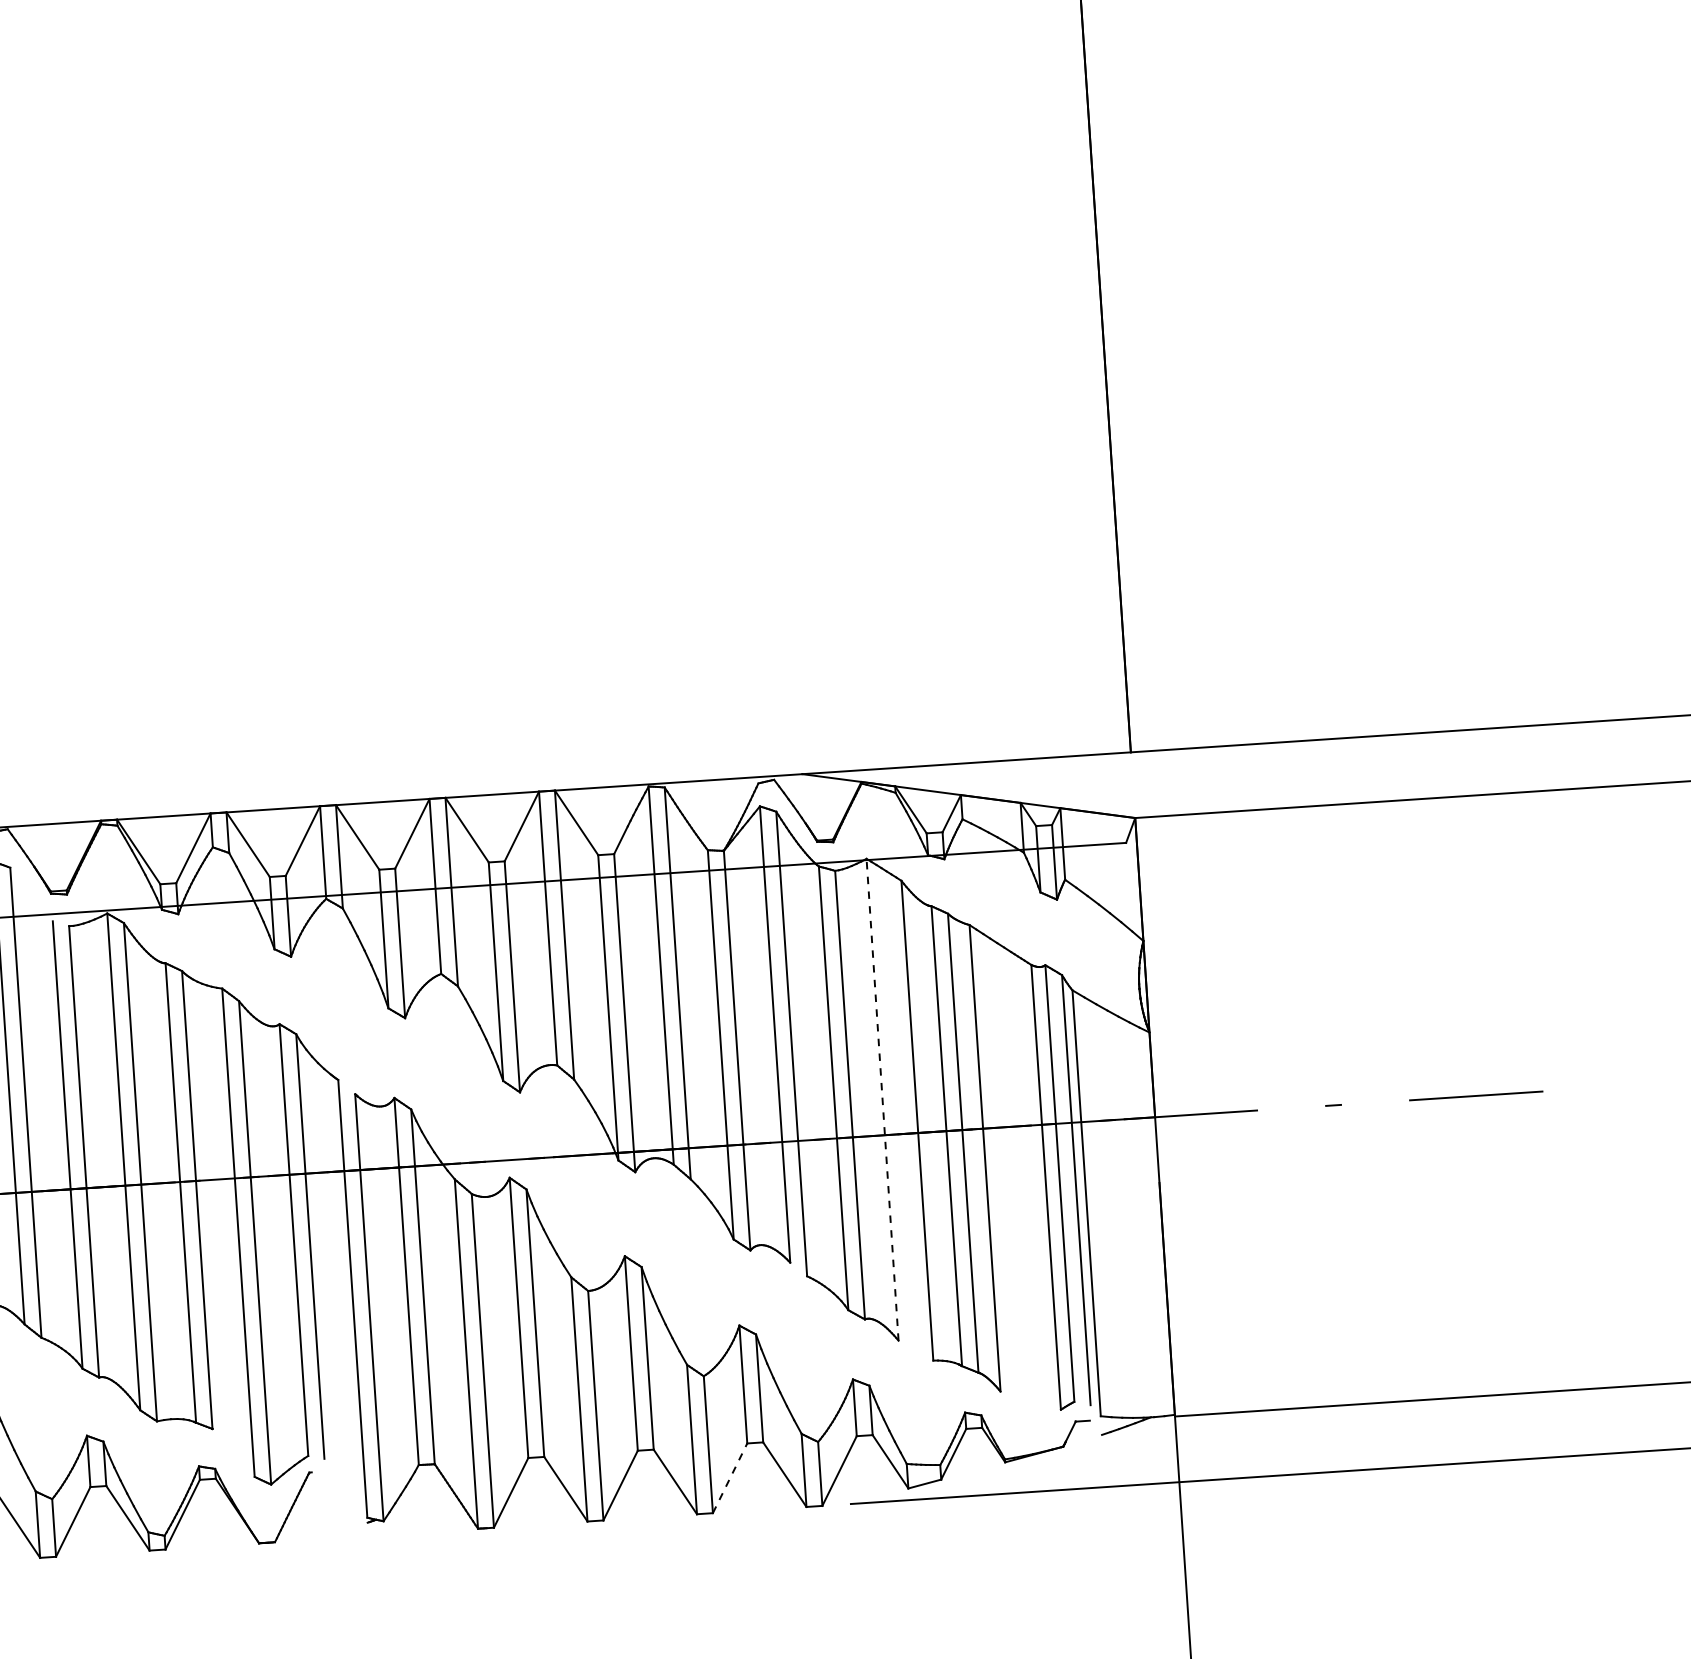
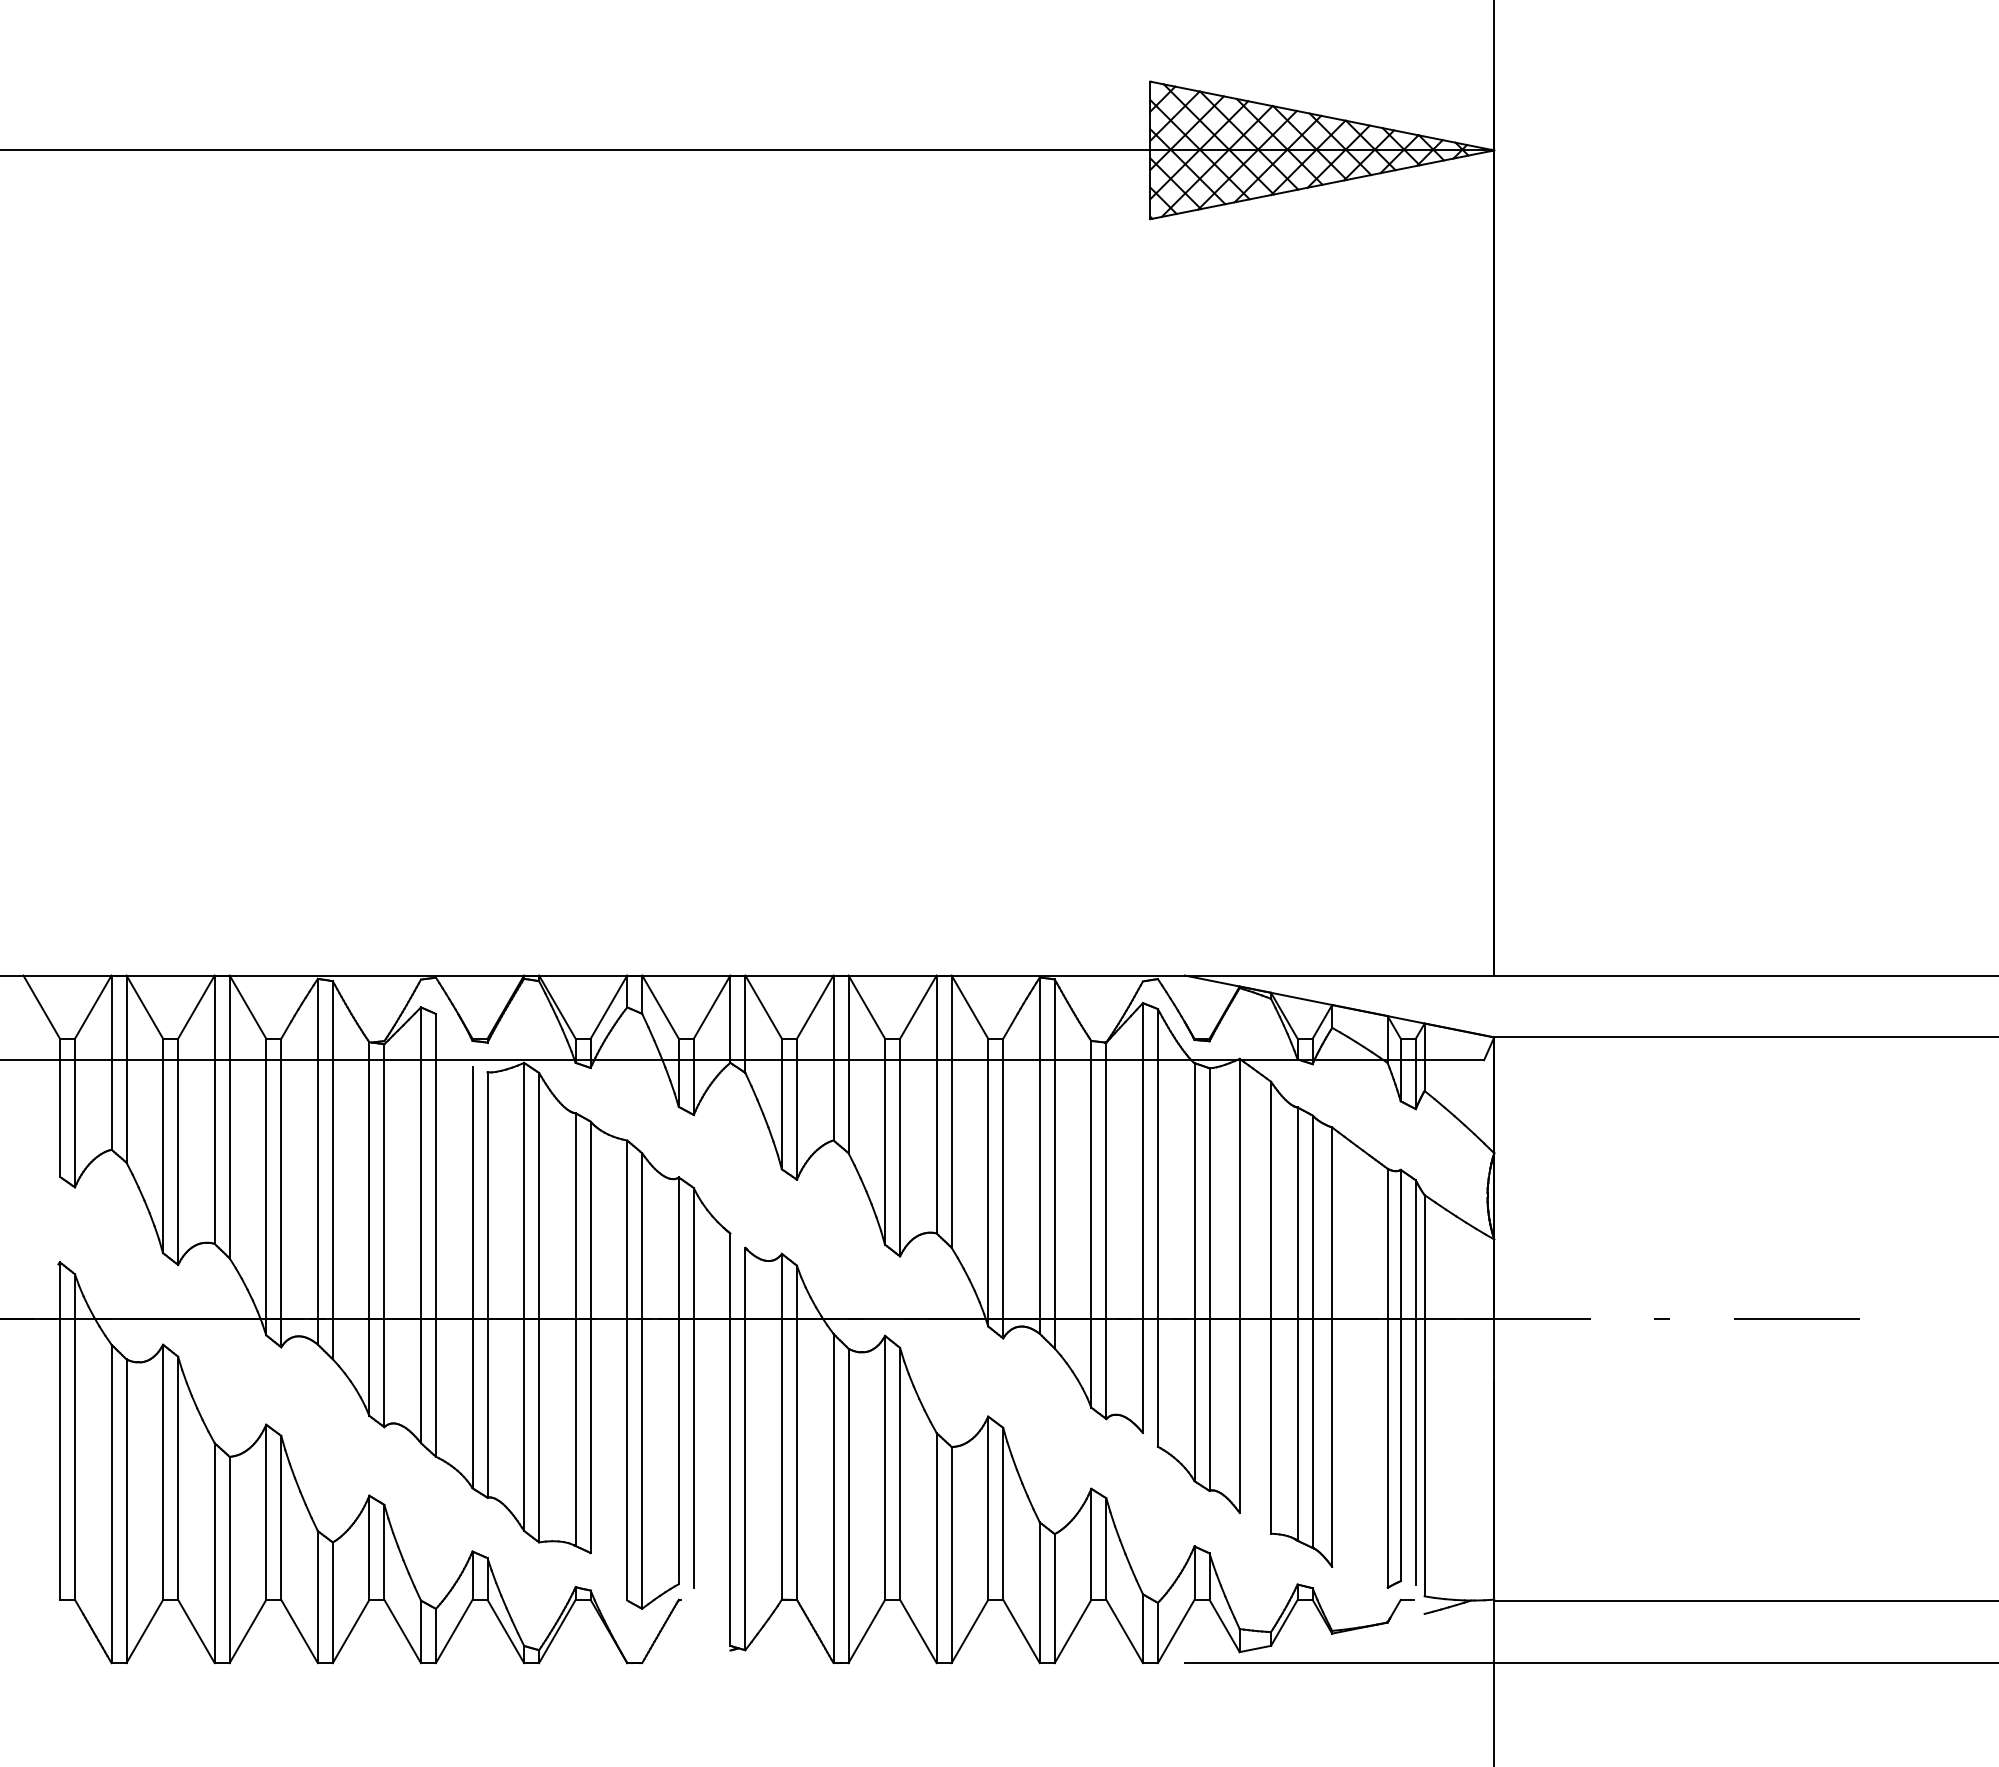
line: (882, 1099) -> (1239, 1285), dashed -> solid
line: (730, 1478) -> (1073, 1631), dashed -> solid

